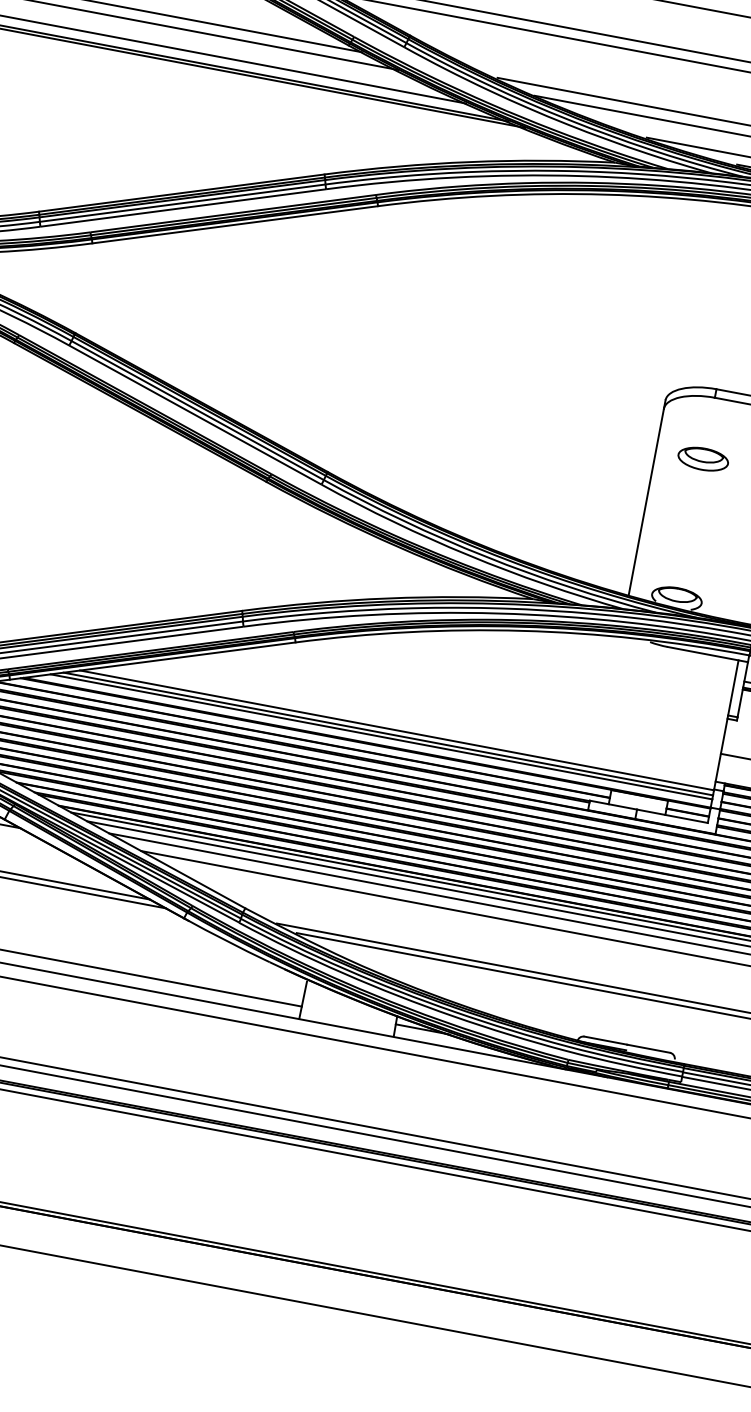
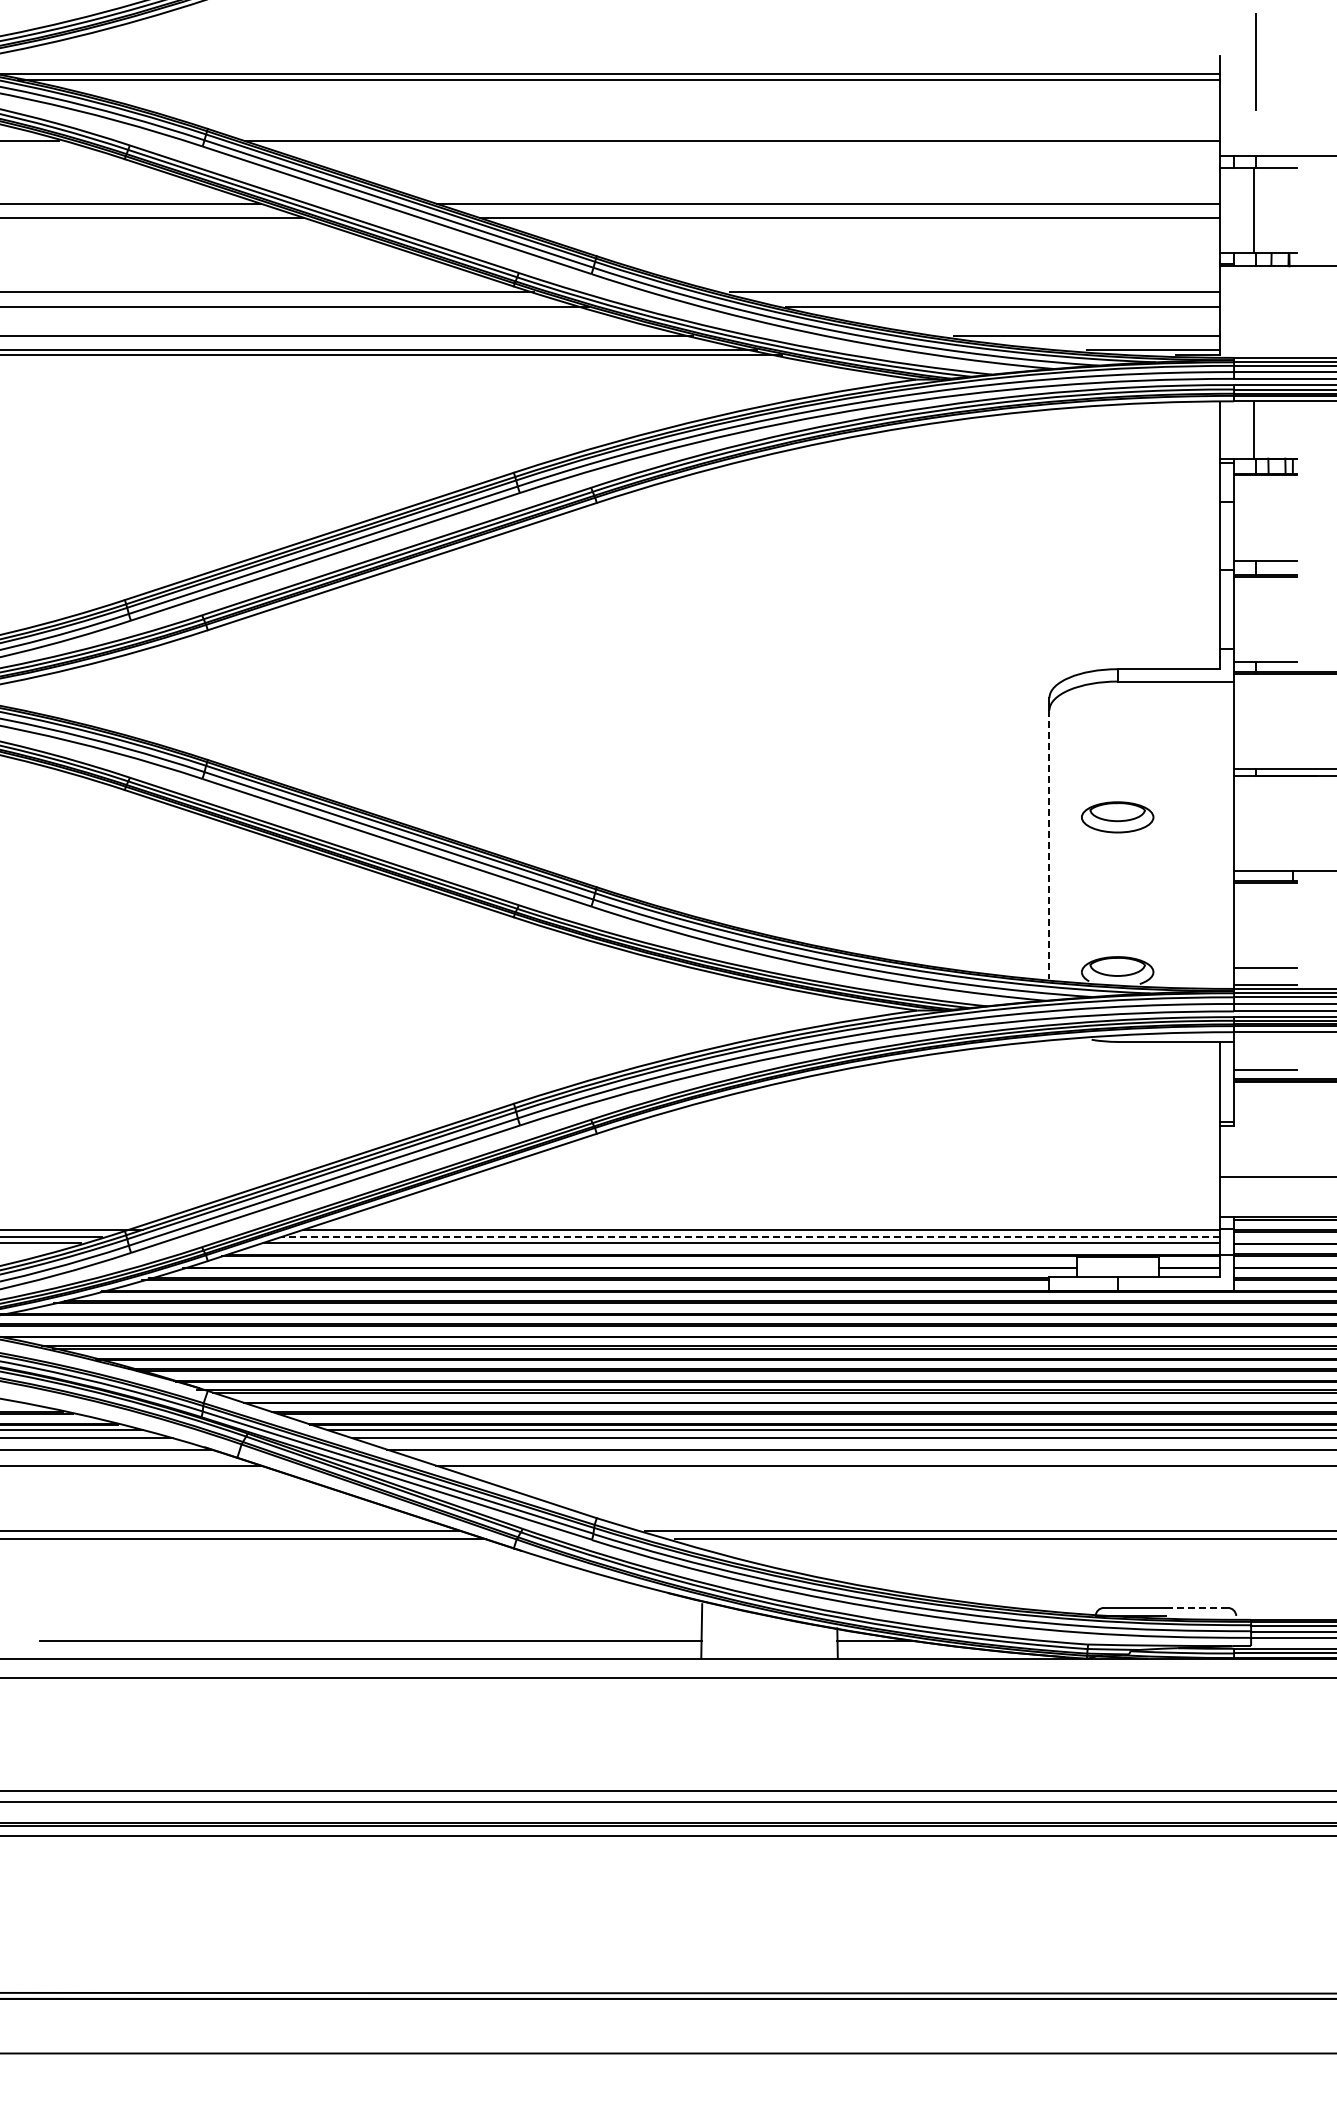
part: (703, 459) -> (1117, 817), moved
line: (646, 502) -> (1049, 845), solid -> dashed
line: (388, 734) -> (750, 1237), solid -> dashed
line: (648, 1048) -> (1196, 1607), solid -> dashed

